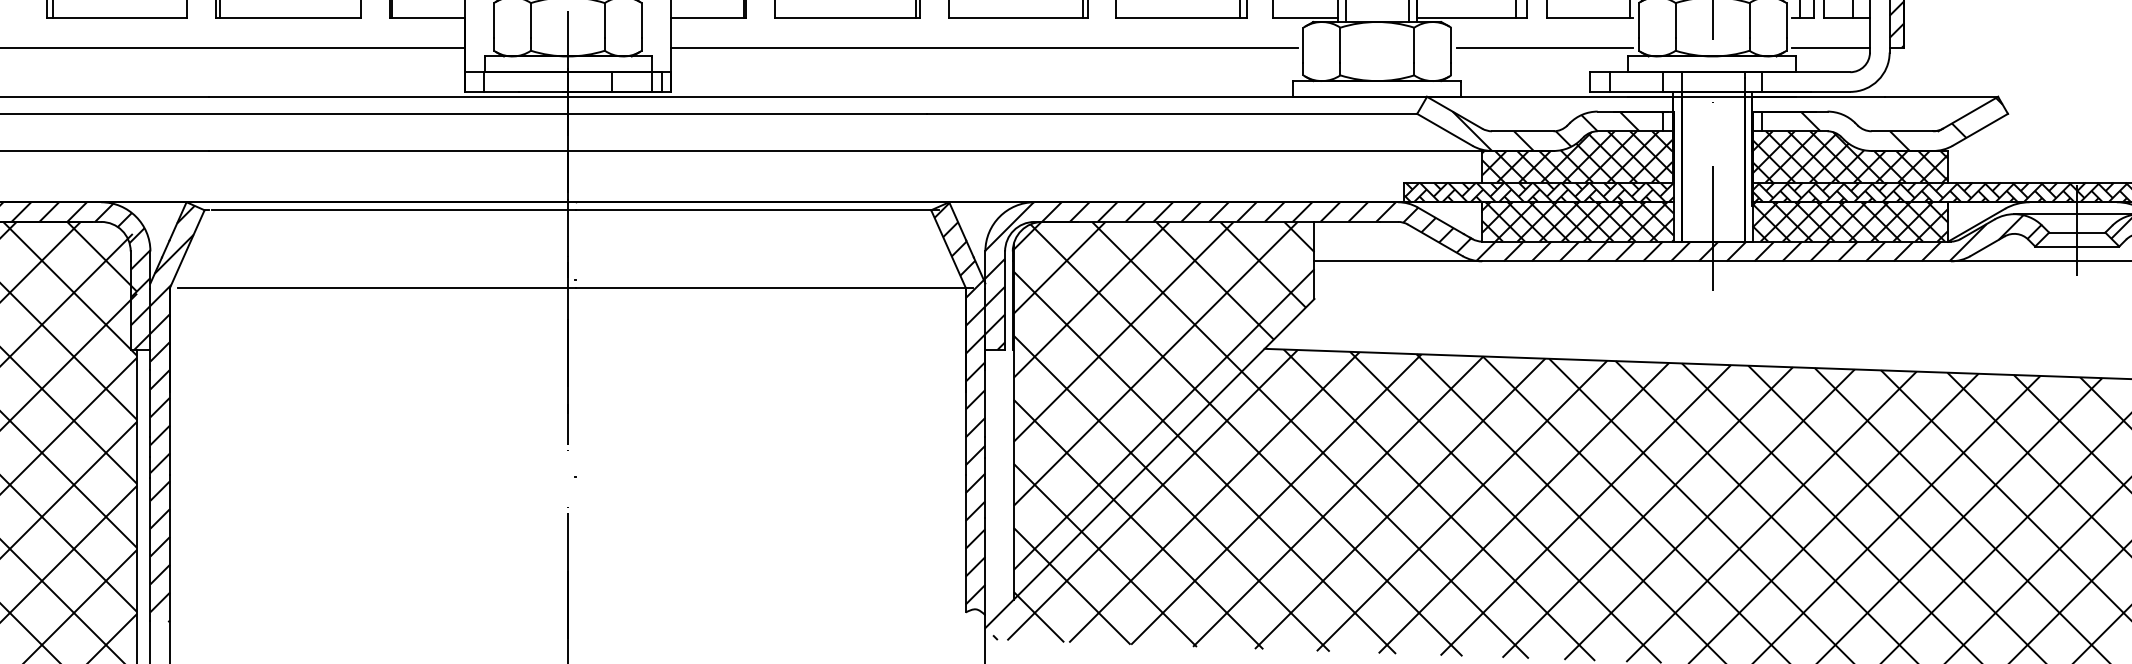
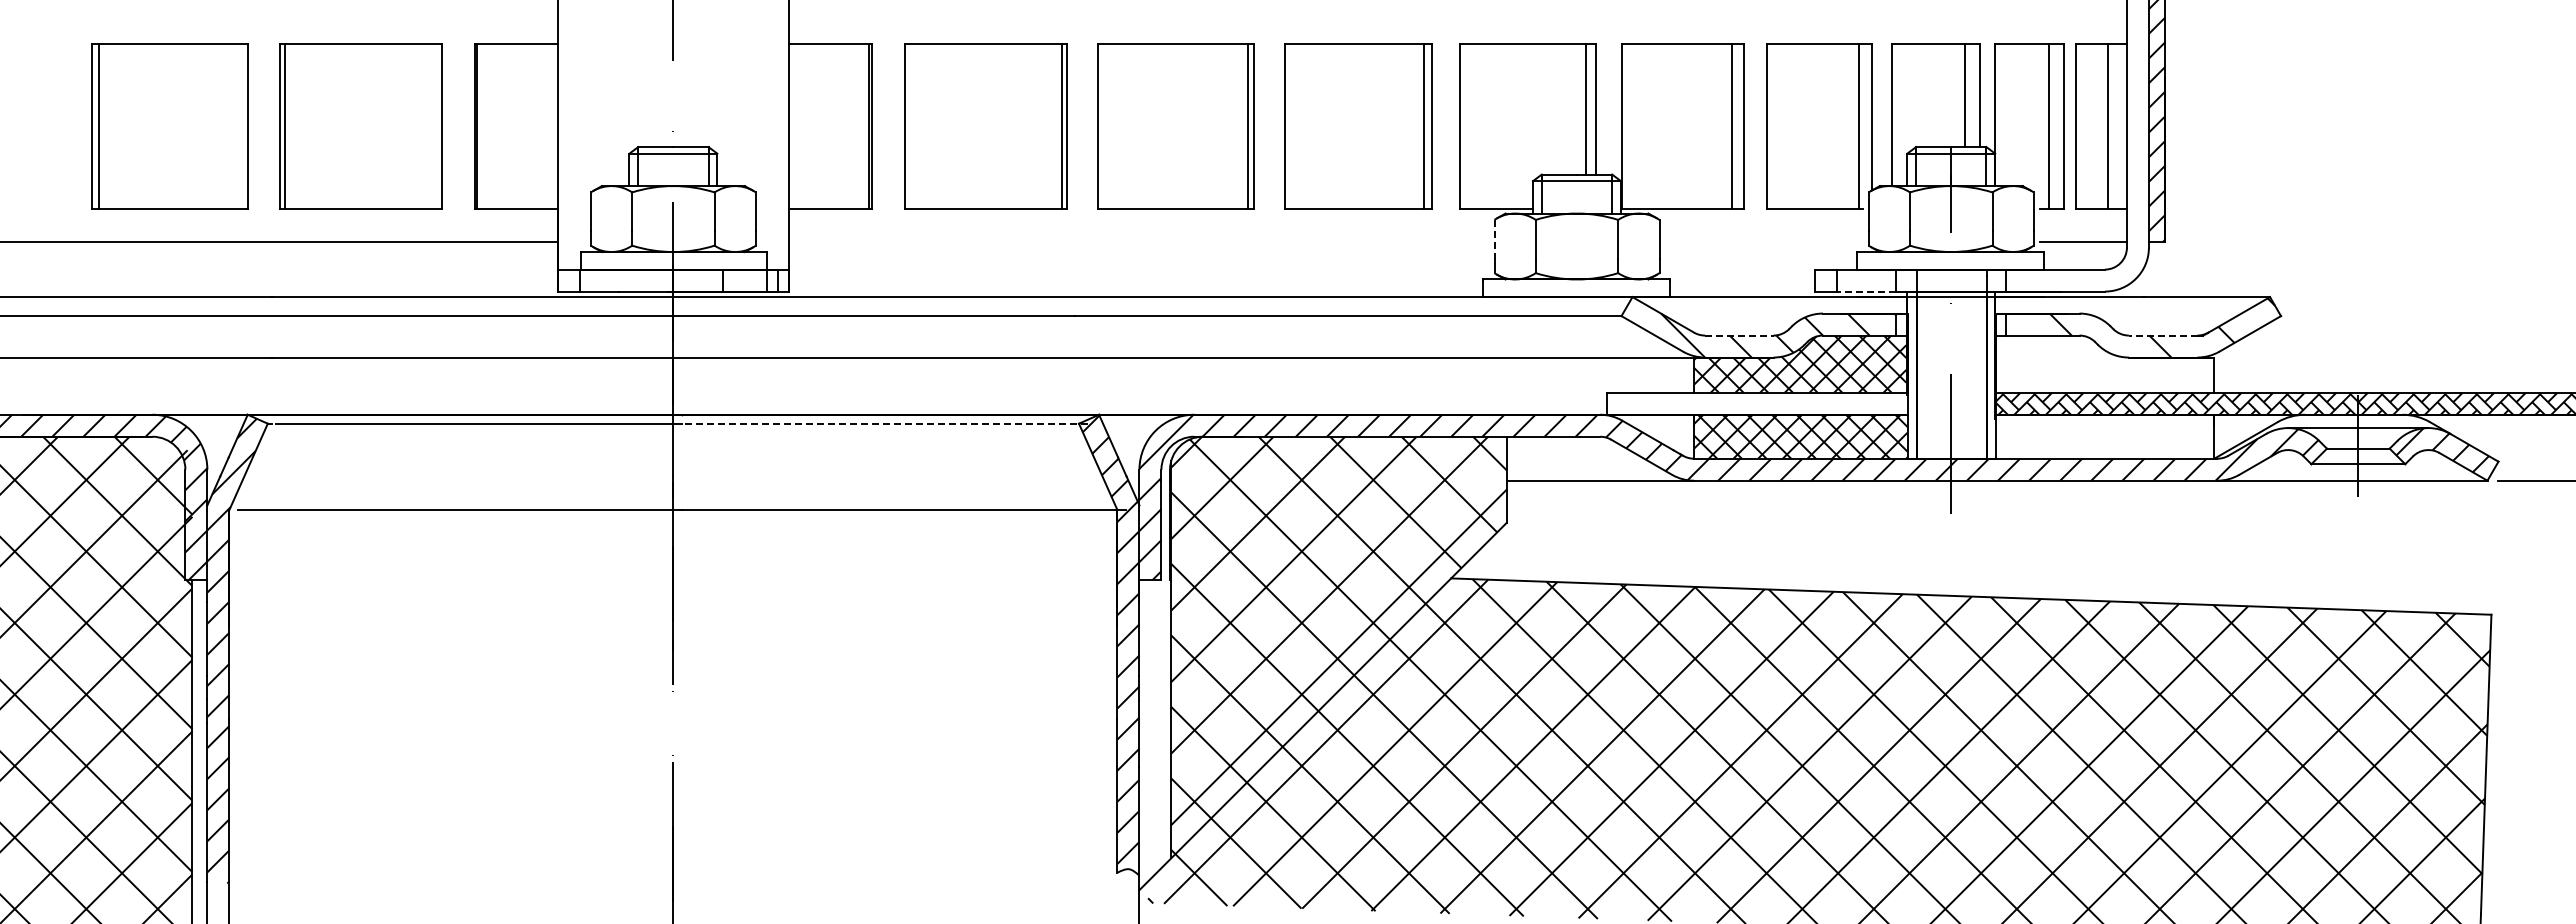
line: (1303, 45) -> (1494, 239), solid -> dashed
line: (984, 47) -> (1138, 242), removed
line: (1544, 47) -> (1763, 242), removed
line: (1636, 91) -> (1866, 291), solid -> dashed
line: (1522, 131) -> (1739, 335), solid -> dashed
line: (1901, 131) -> (2162, 335), solid -> dashed
hatch: (1849, 156) -> (2104, 363), removed
hatch: (1539, 192) -> (1757, 403), removed
line: (756, 210) -> (884, 423), solid -> dashed
hatch: (1849, 221) -> (2104, 436), removed

